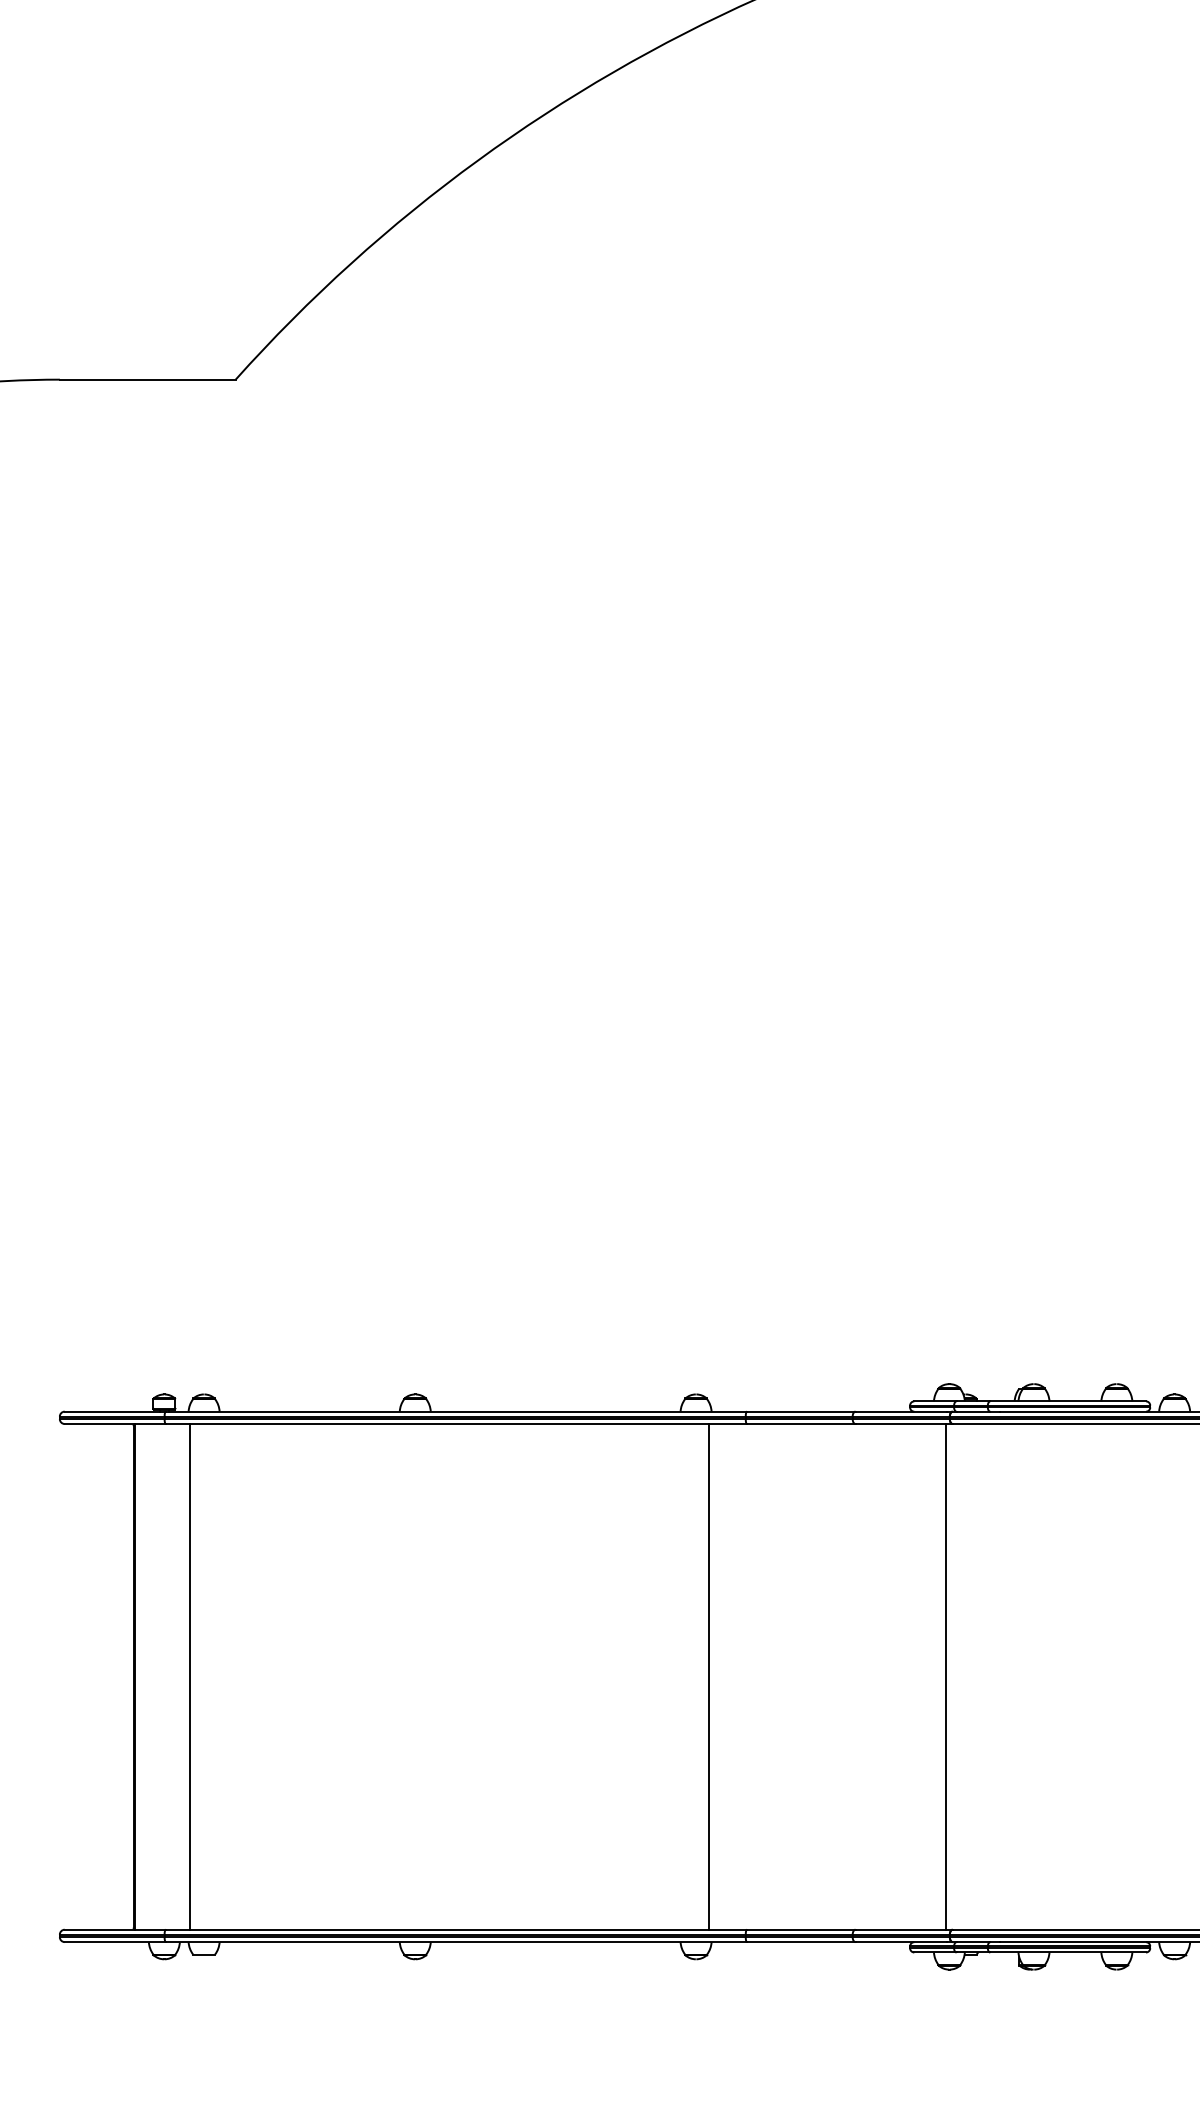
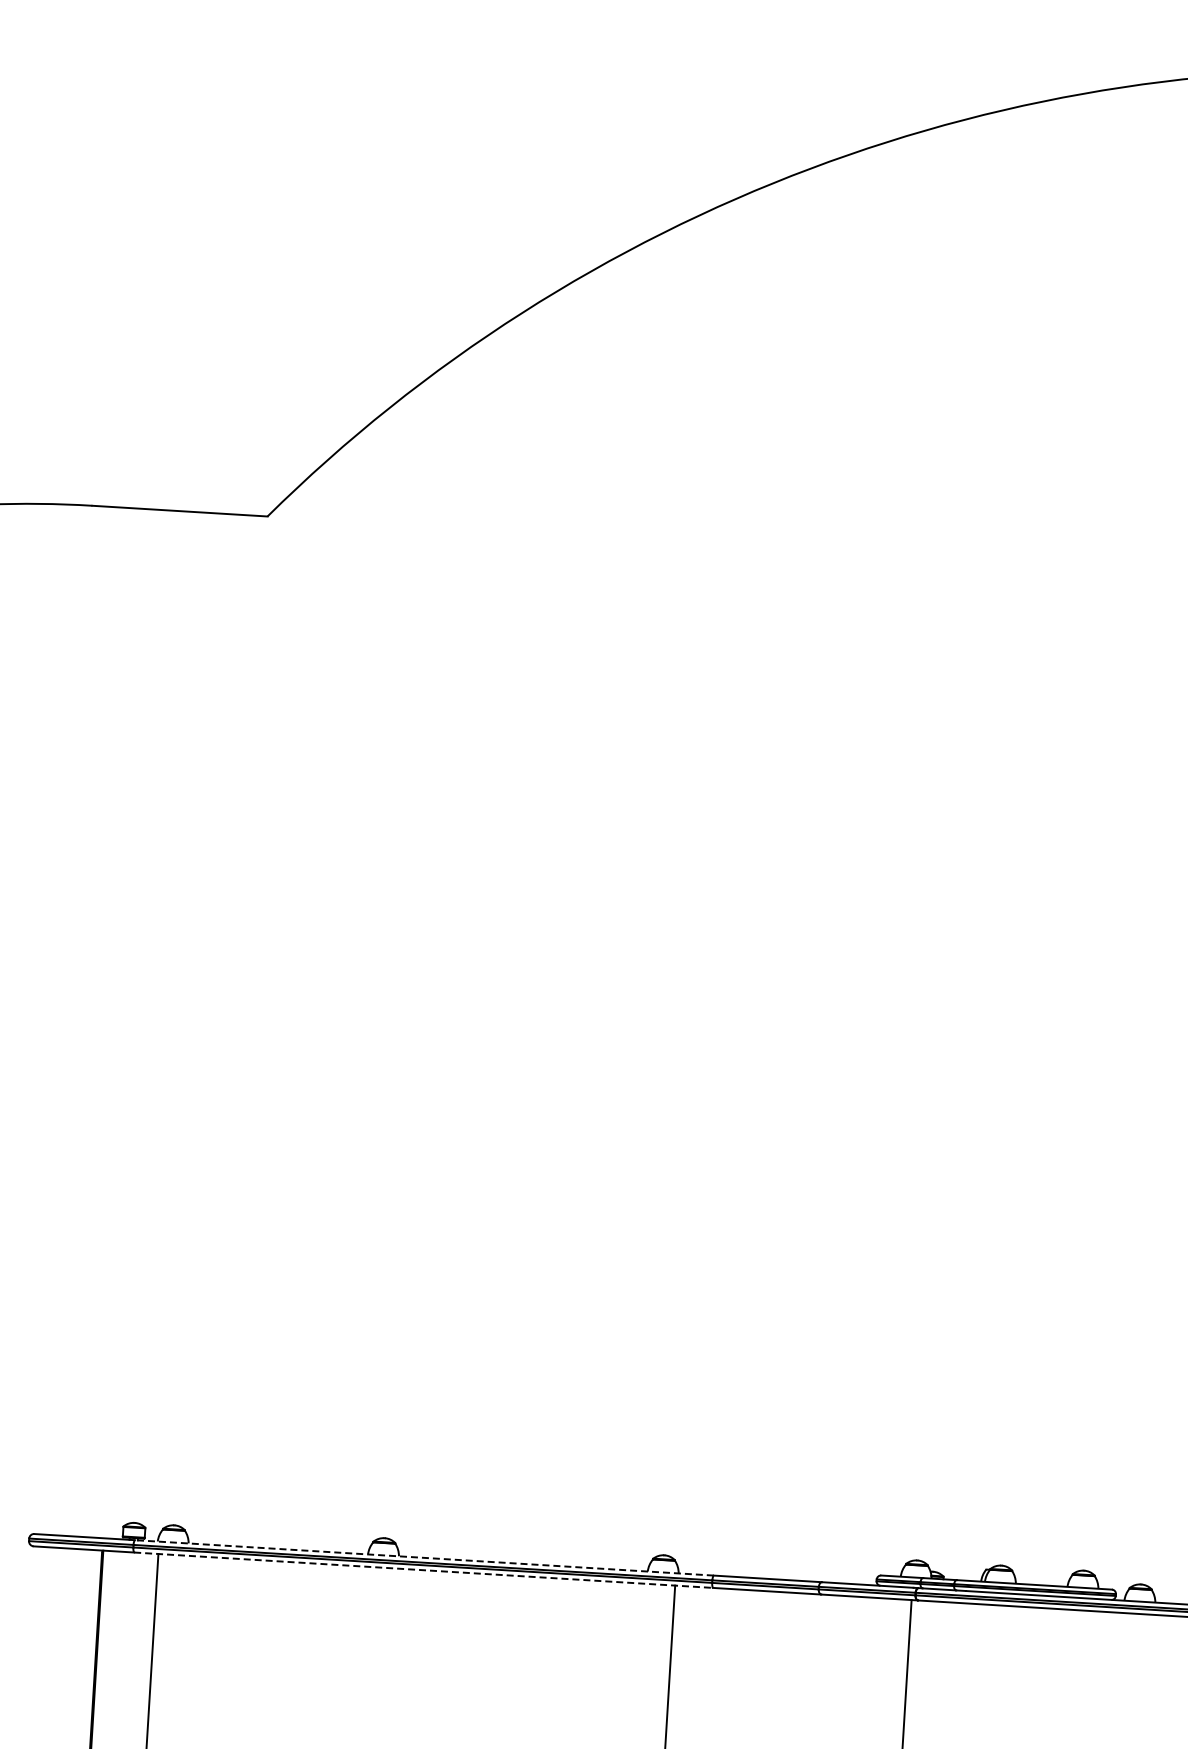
line: (456, 1411) -> (424, 1557), solid -> dashed
line: (456, 1424) -> (423, 1570), solid -> dashed

